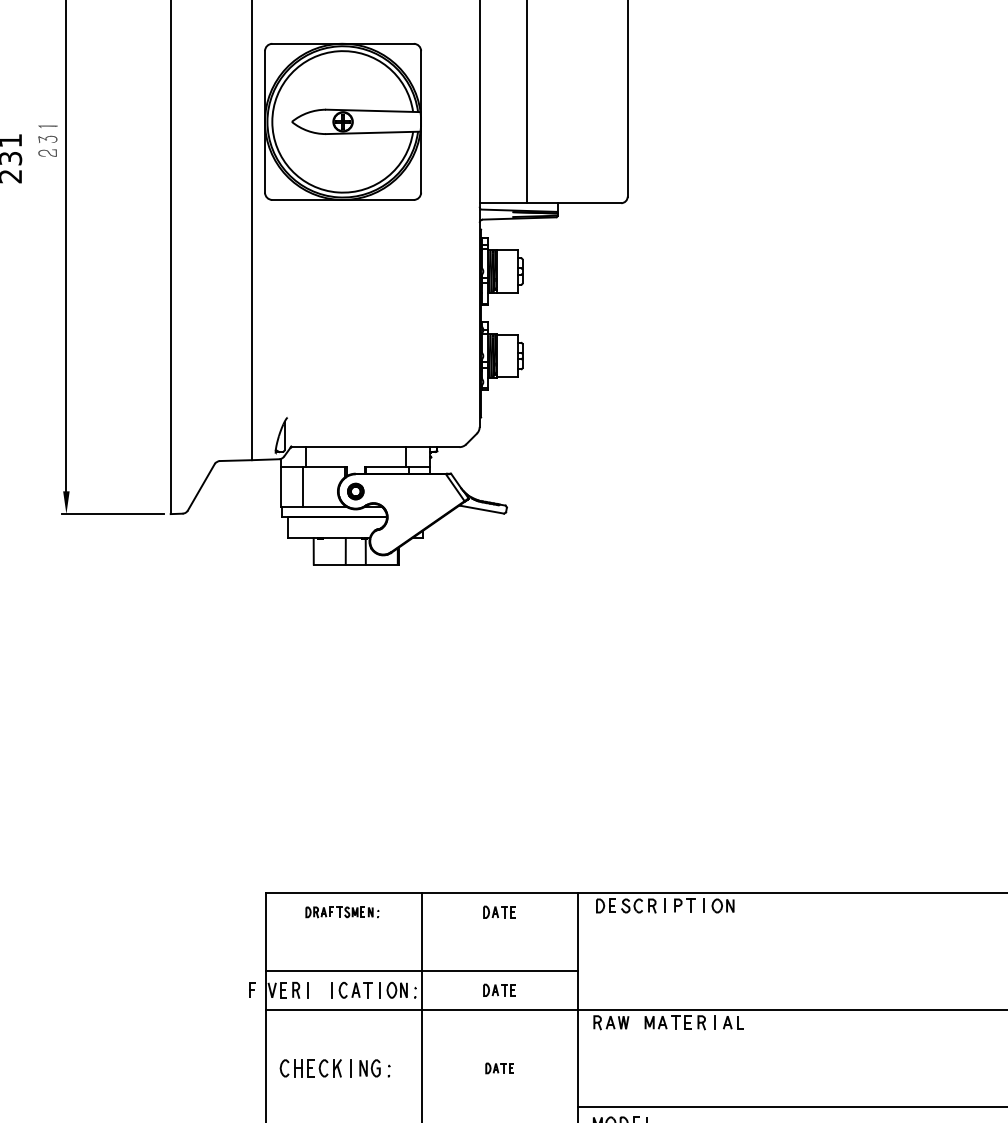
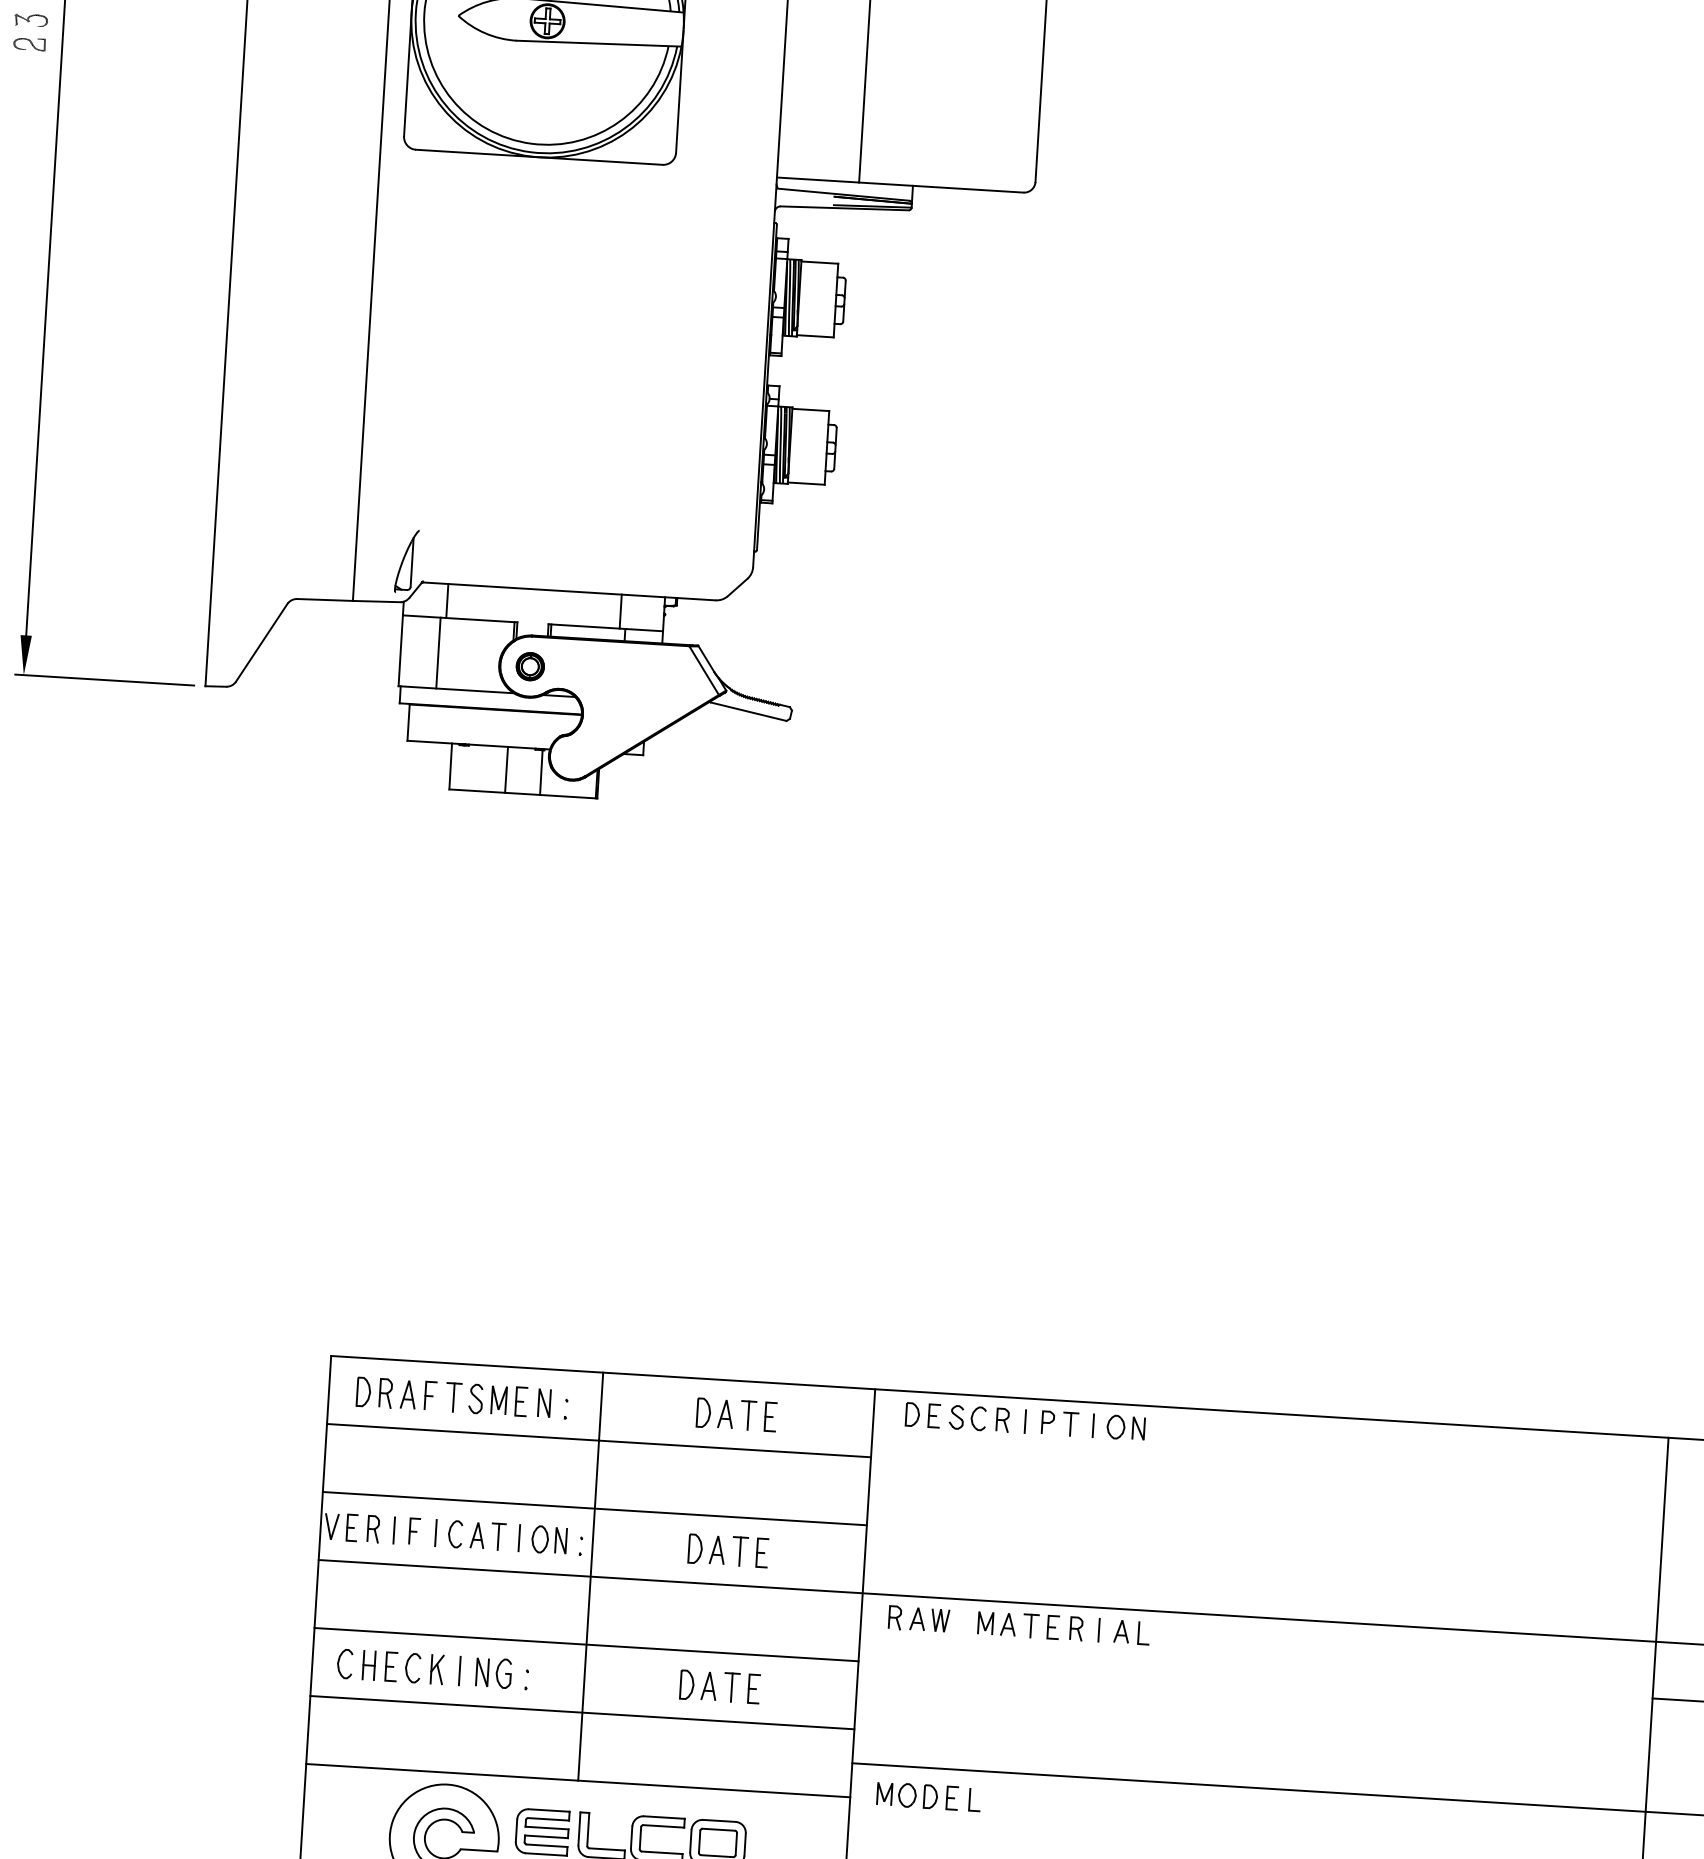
part: (342, 912) -> (462, 1398), size x1.67
part: (499, 912) -> (735, 1415), size x1.43
line: (422, 931) -> (599, 1440), added
part: (252, 989) -> (414, 1530), moved
part: (499, 990) -> (727, 1551), size x1.43
line: (422, 1048) -> (587, 1644), added
part: (499, 1068) -> (719, 1687), size x1.67
line: (422, 1087) -> (583, 1711), added

